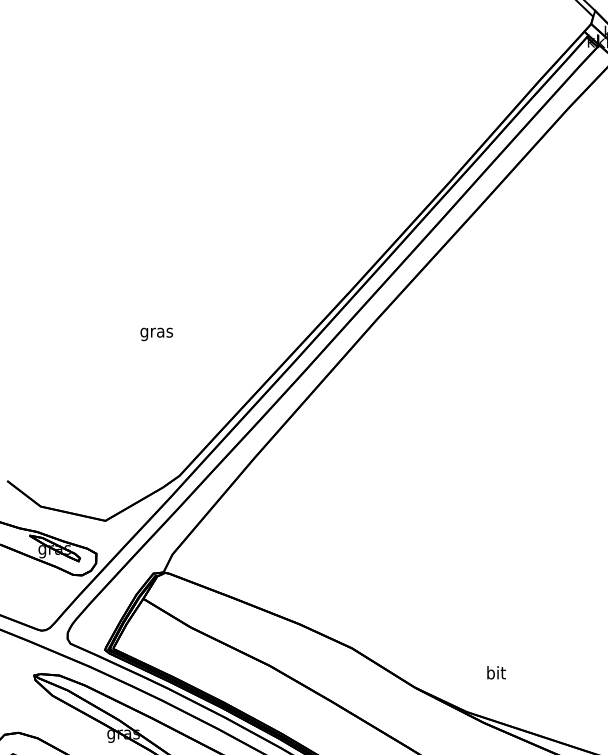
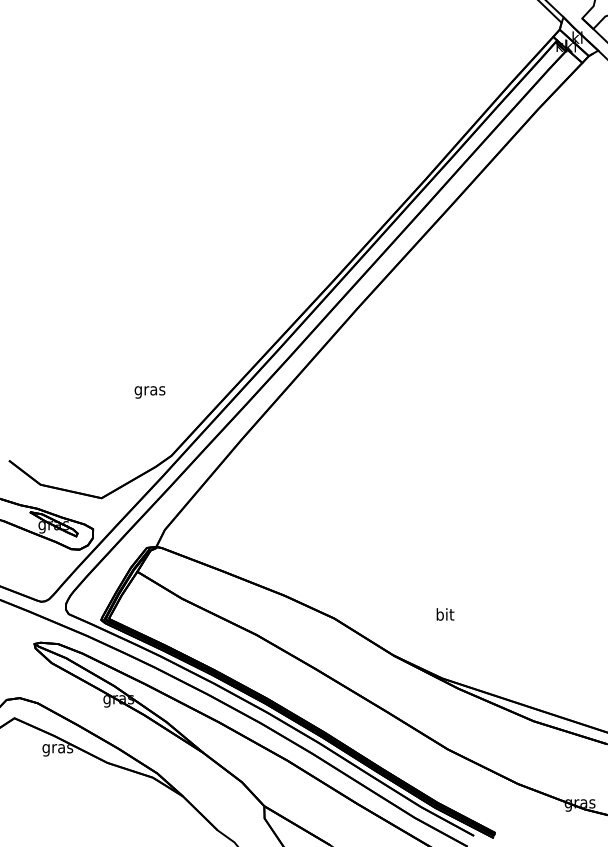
text: (156, 334) -> (149, 392), moved
text: (496, 672) -> (445, 614), moved

